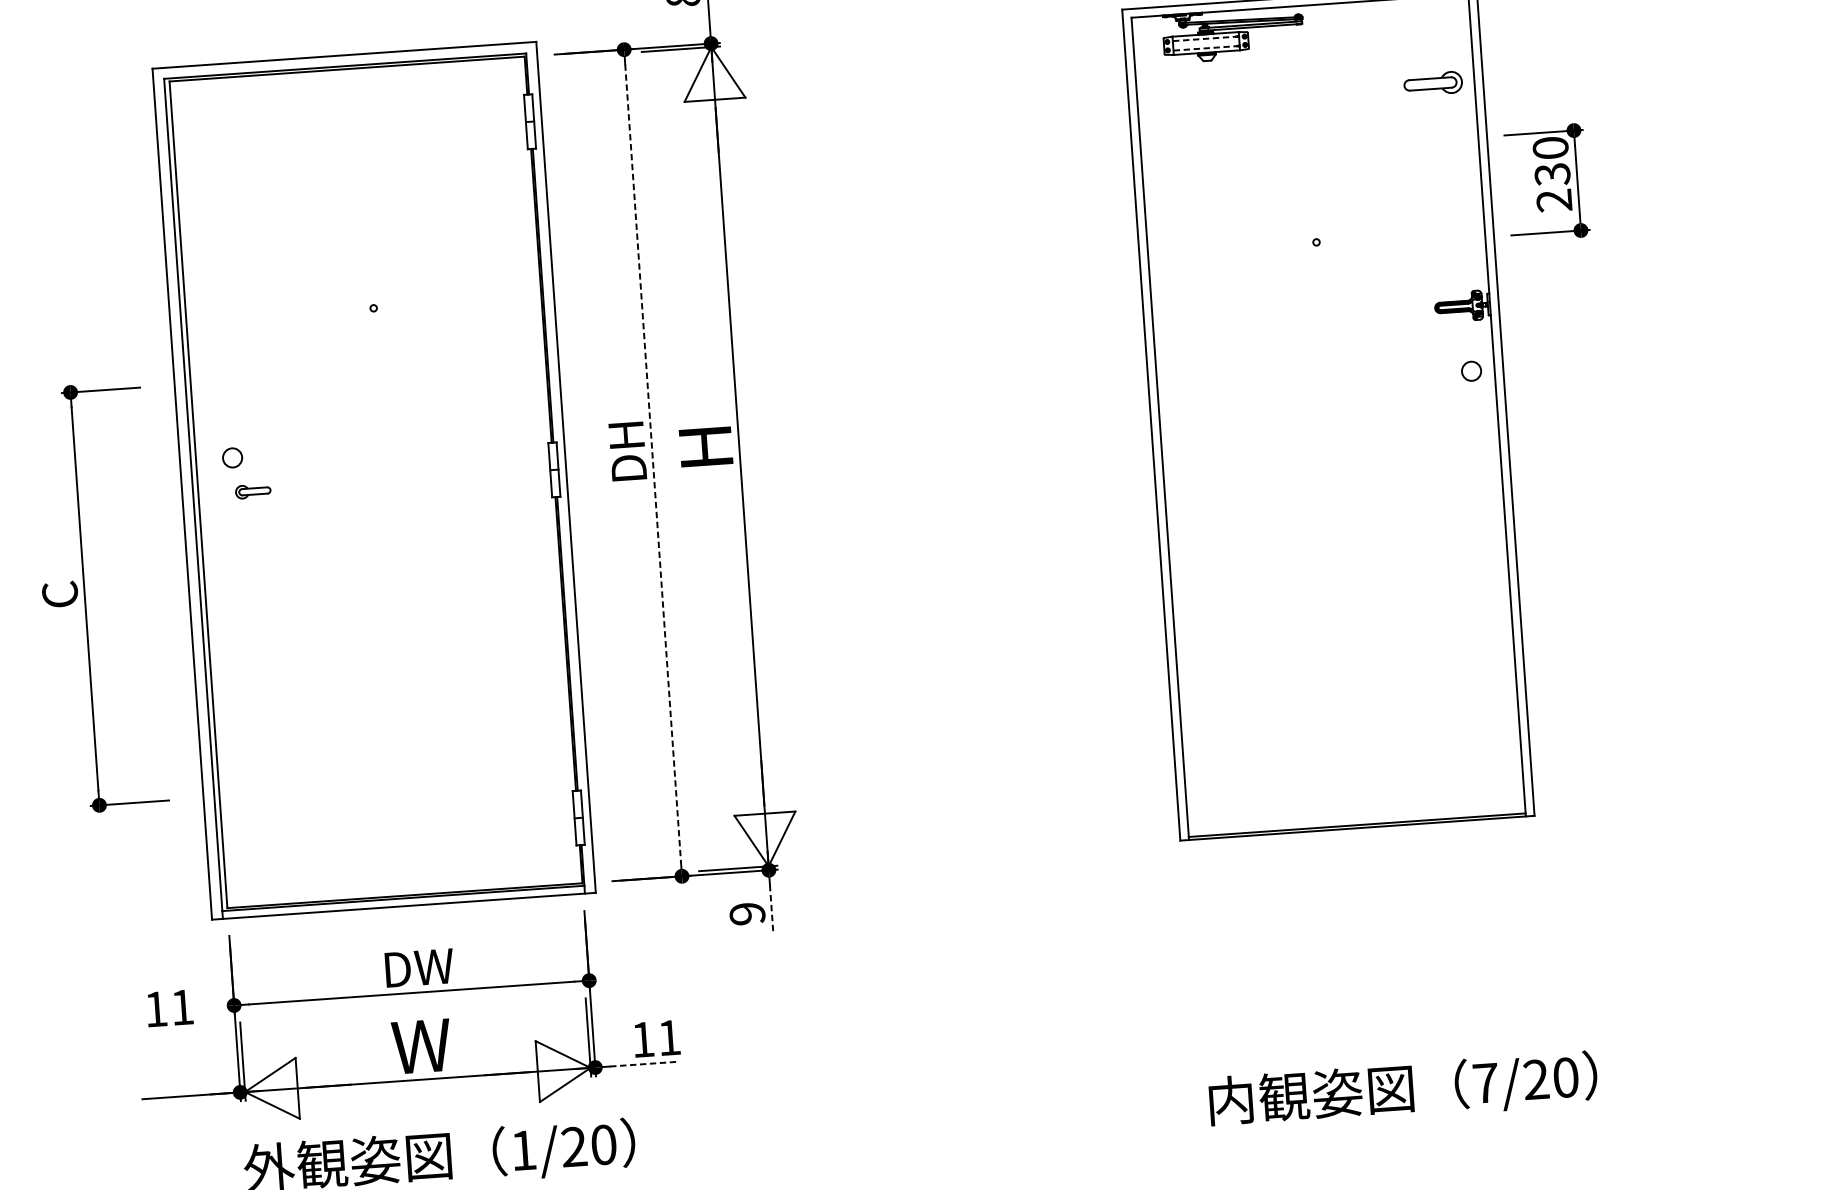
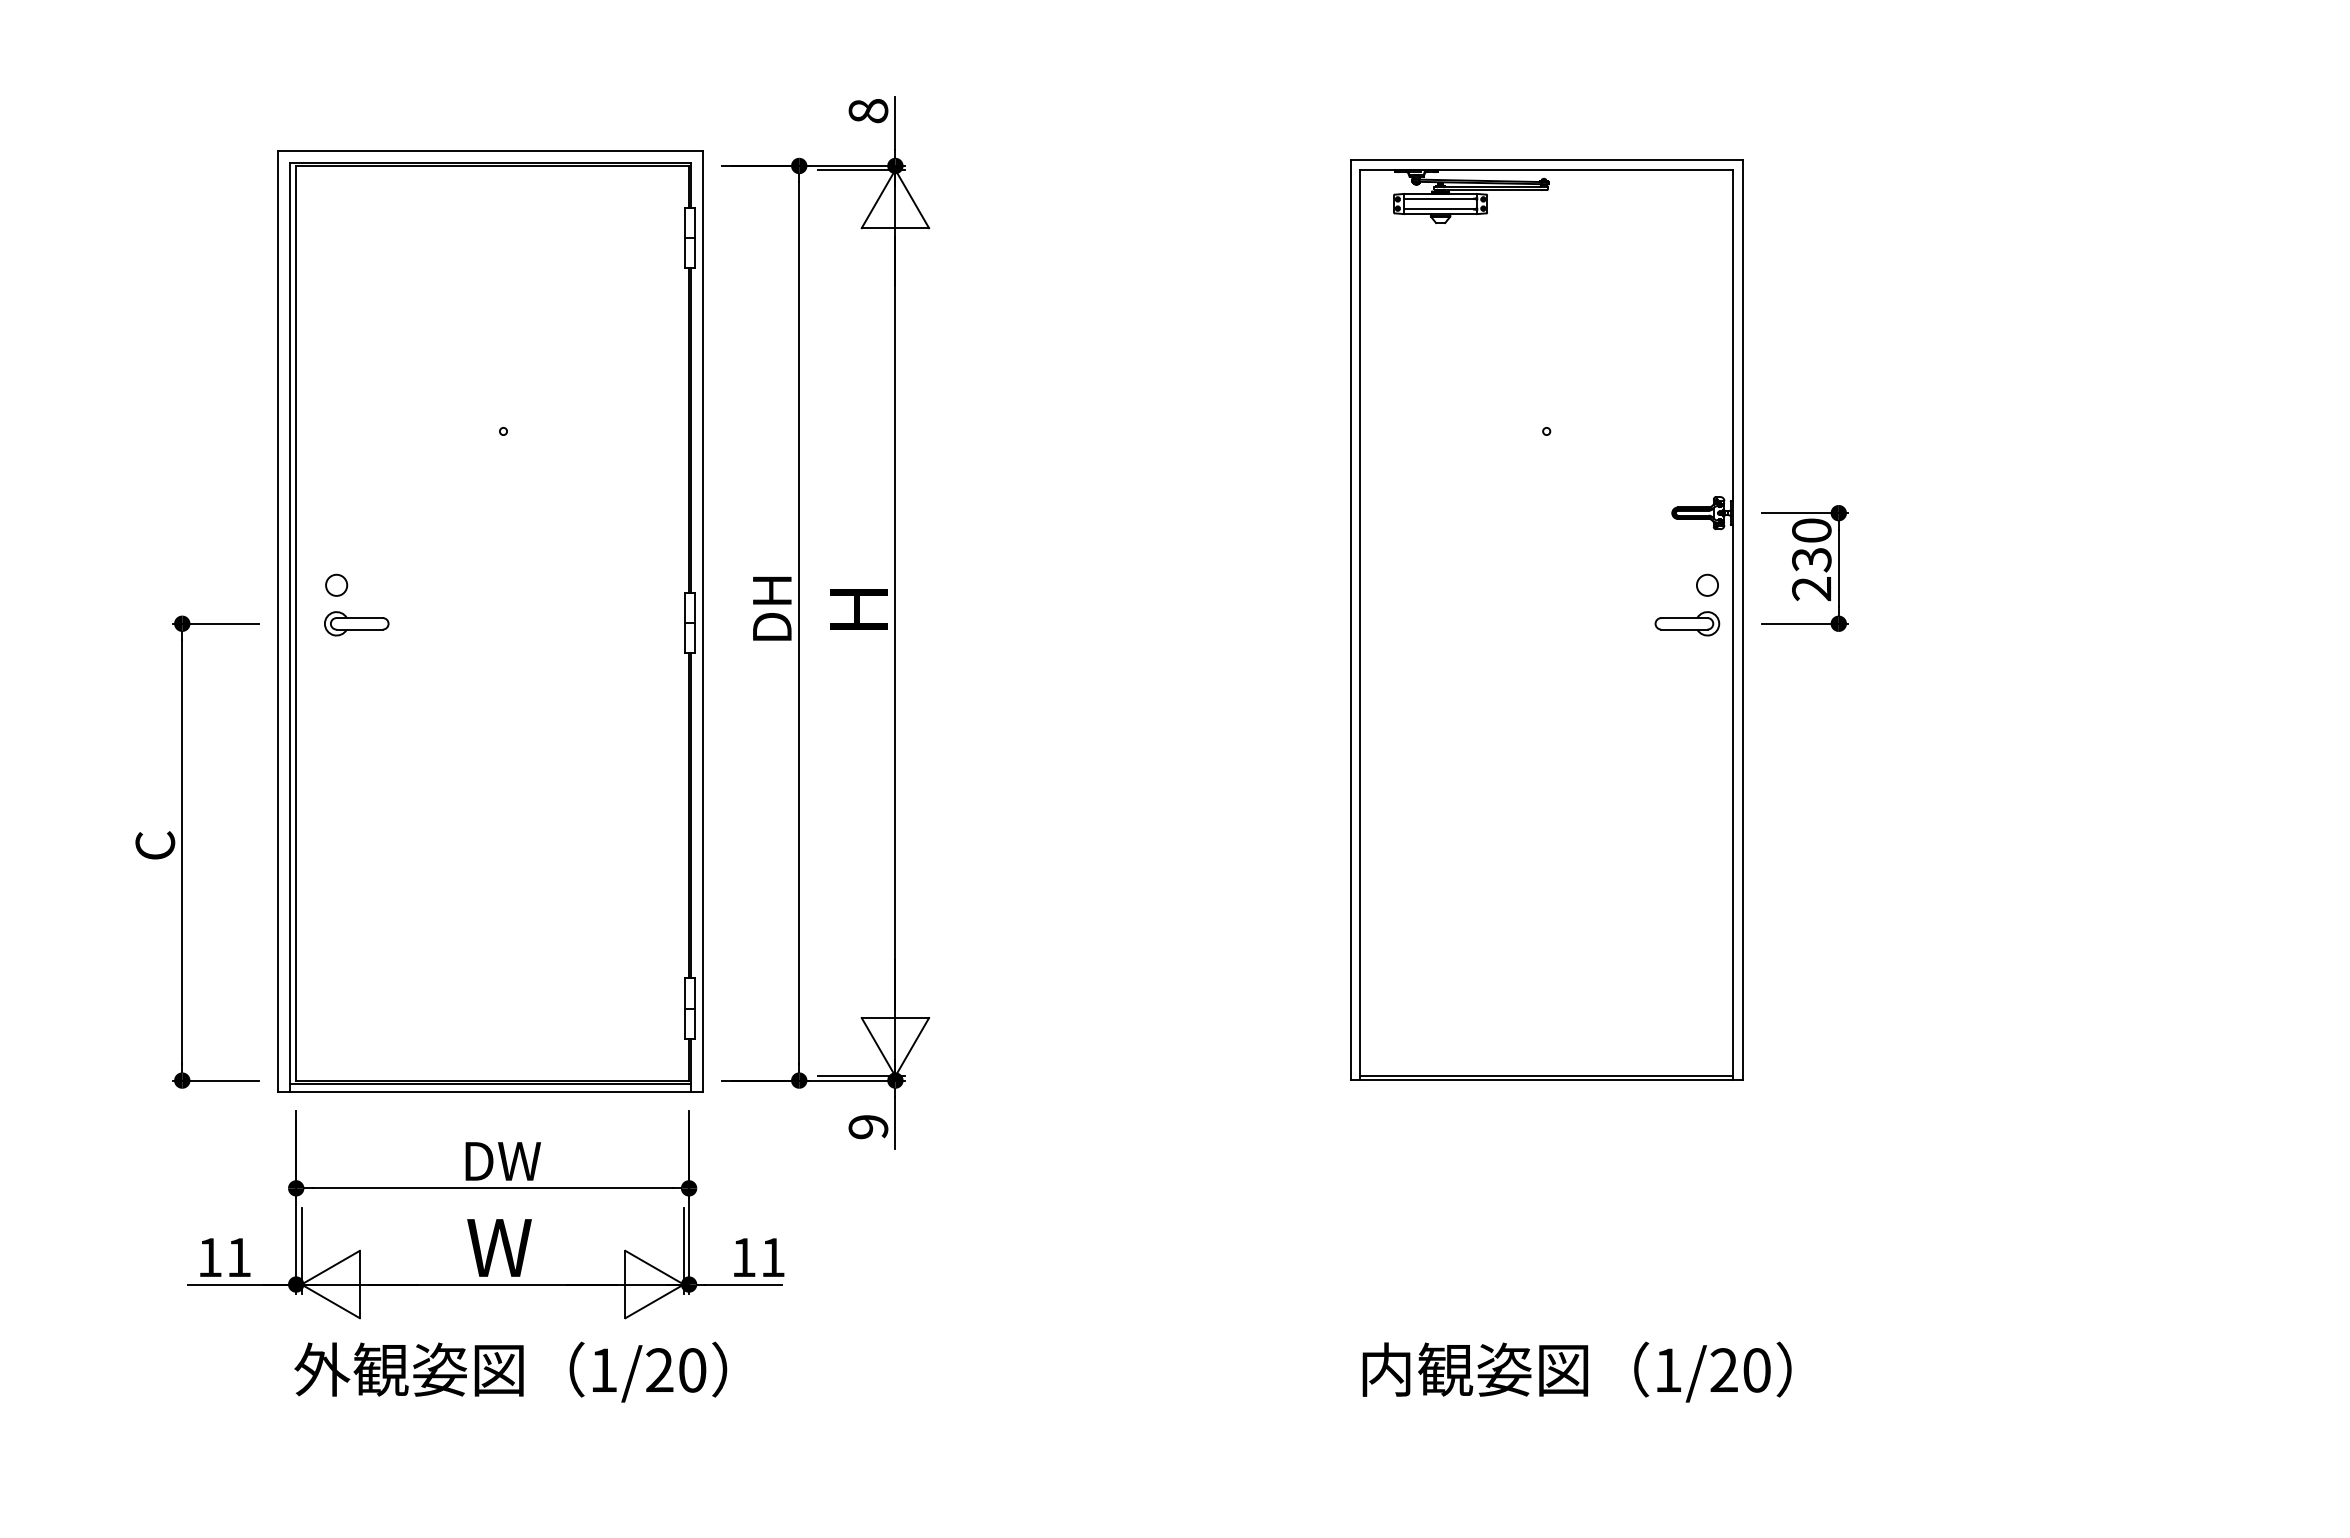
line: (1205, 38) -> (1440, 198), dashed -> solid
line: (1206, 48) -> (1440, 209), dashed -> solid
part: (1433, 83) -> (1687, 623), moved
part: (1546, 182) -> (1804, 568), moved
line: (653, 463) -> (799, 623), dashed -> solid
part: (252, 491) -> (356, 623), size x1.67
part: (85, 598) -> (182, 851), moved
line: (771, 908) -> (895, 1123), dashed -> solid
text: (170, 1008) -> (225, 1257), moved
line: (645, 1064) -> (744, 1284), dashed -> solid
text: (1485, 1082) -> (1668, 1369), 7/20 -> 1/20

